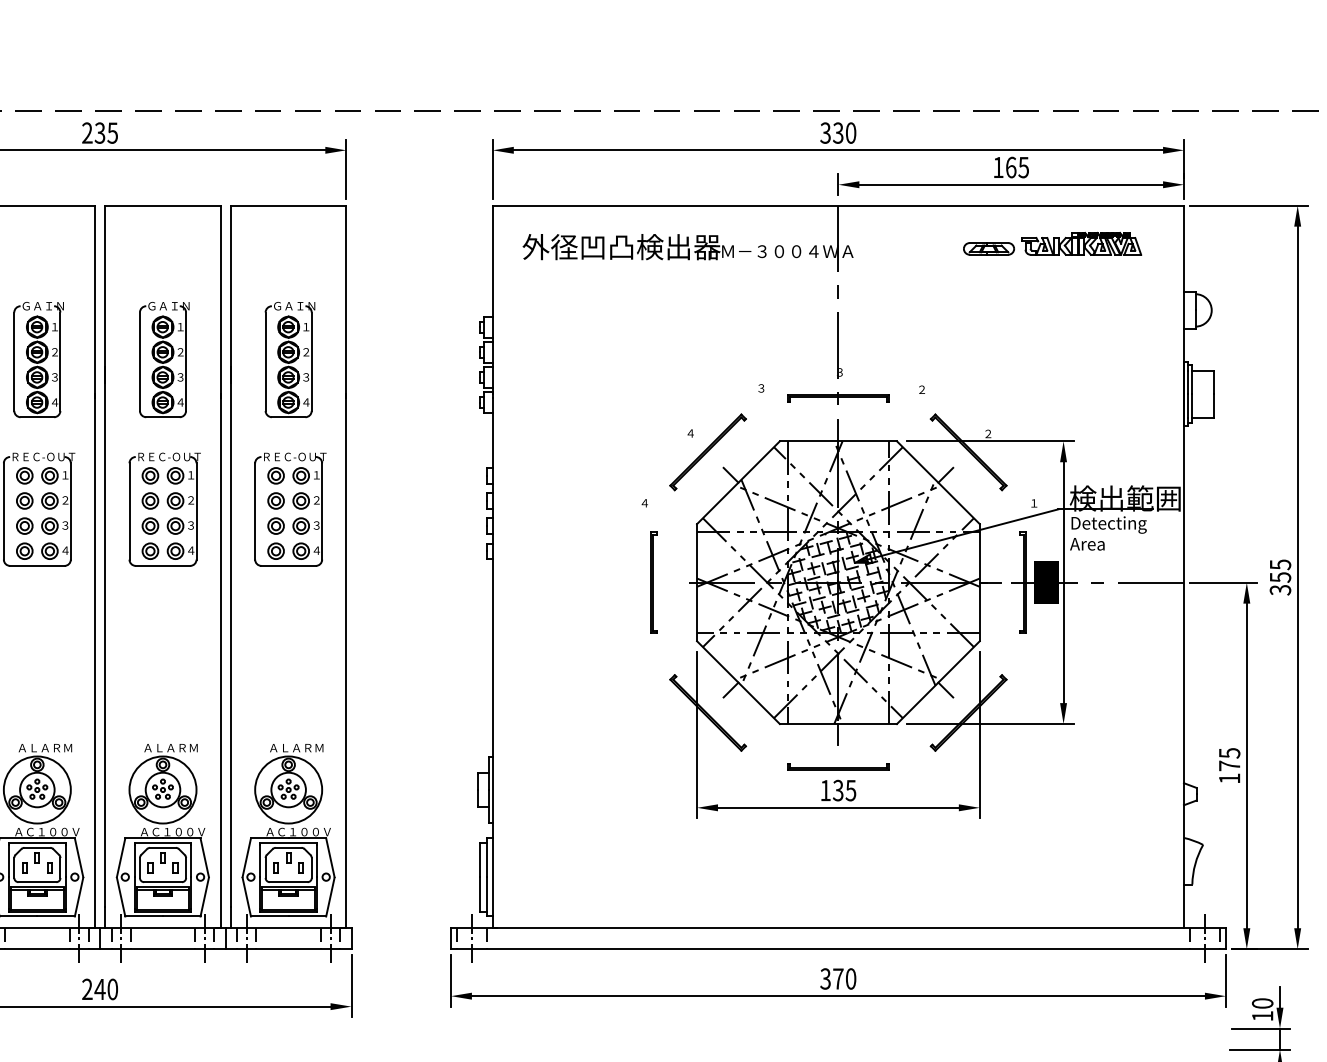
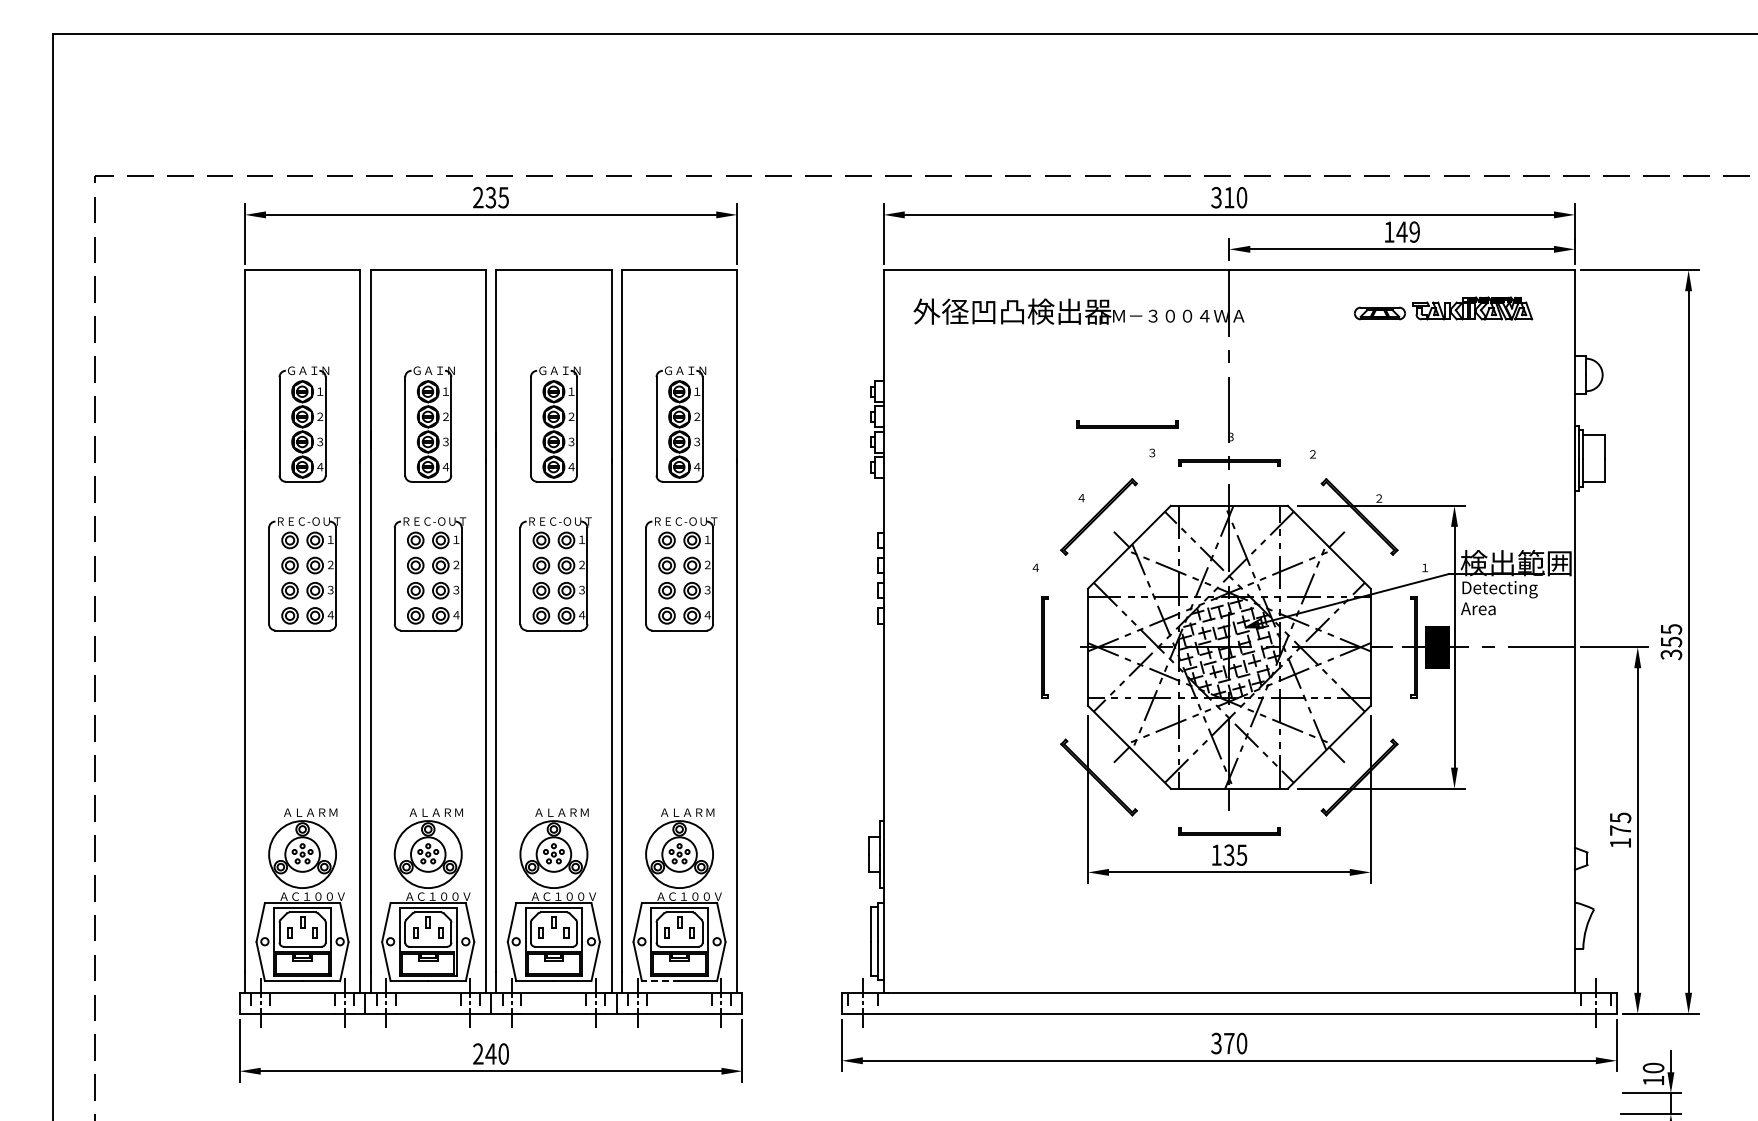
text: (837, 132) -> (1228, 197), 330 -> 310
text: (1016, 166) -> (1407, 231), 165 -> 149
part: (736, 359) -> (1127, 424), added
line: (269, 916) -> (660, 981), solid -> dashed

